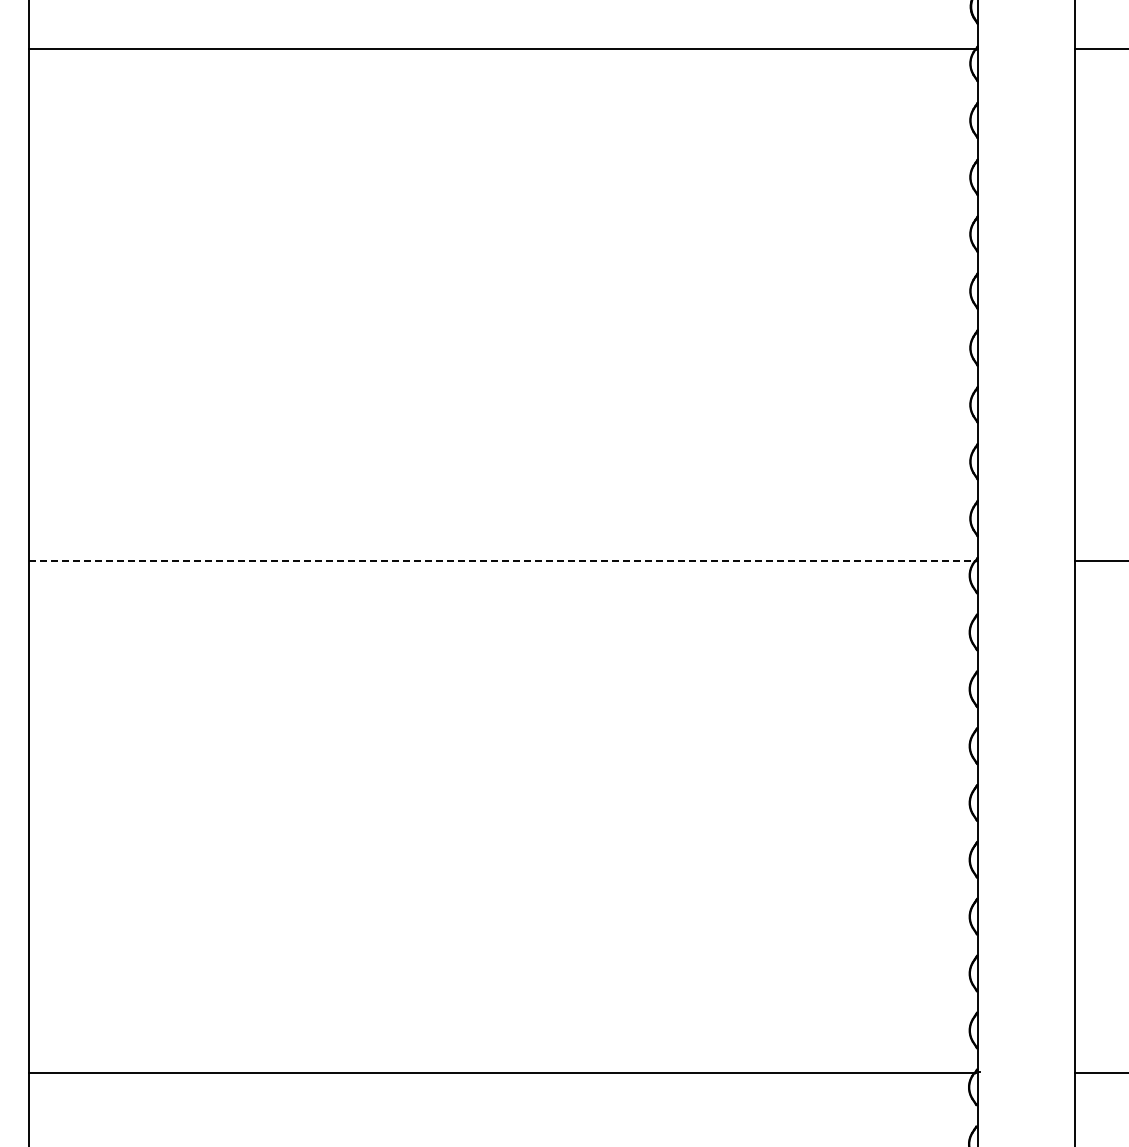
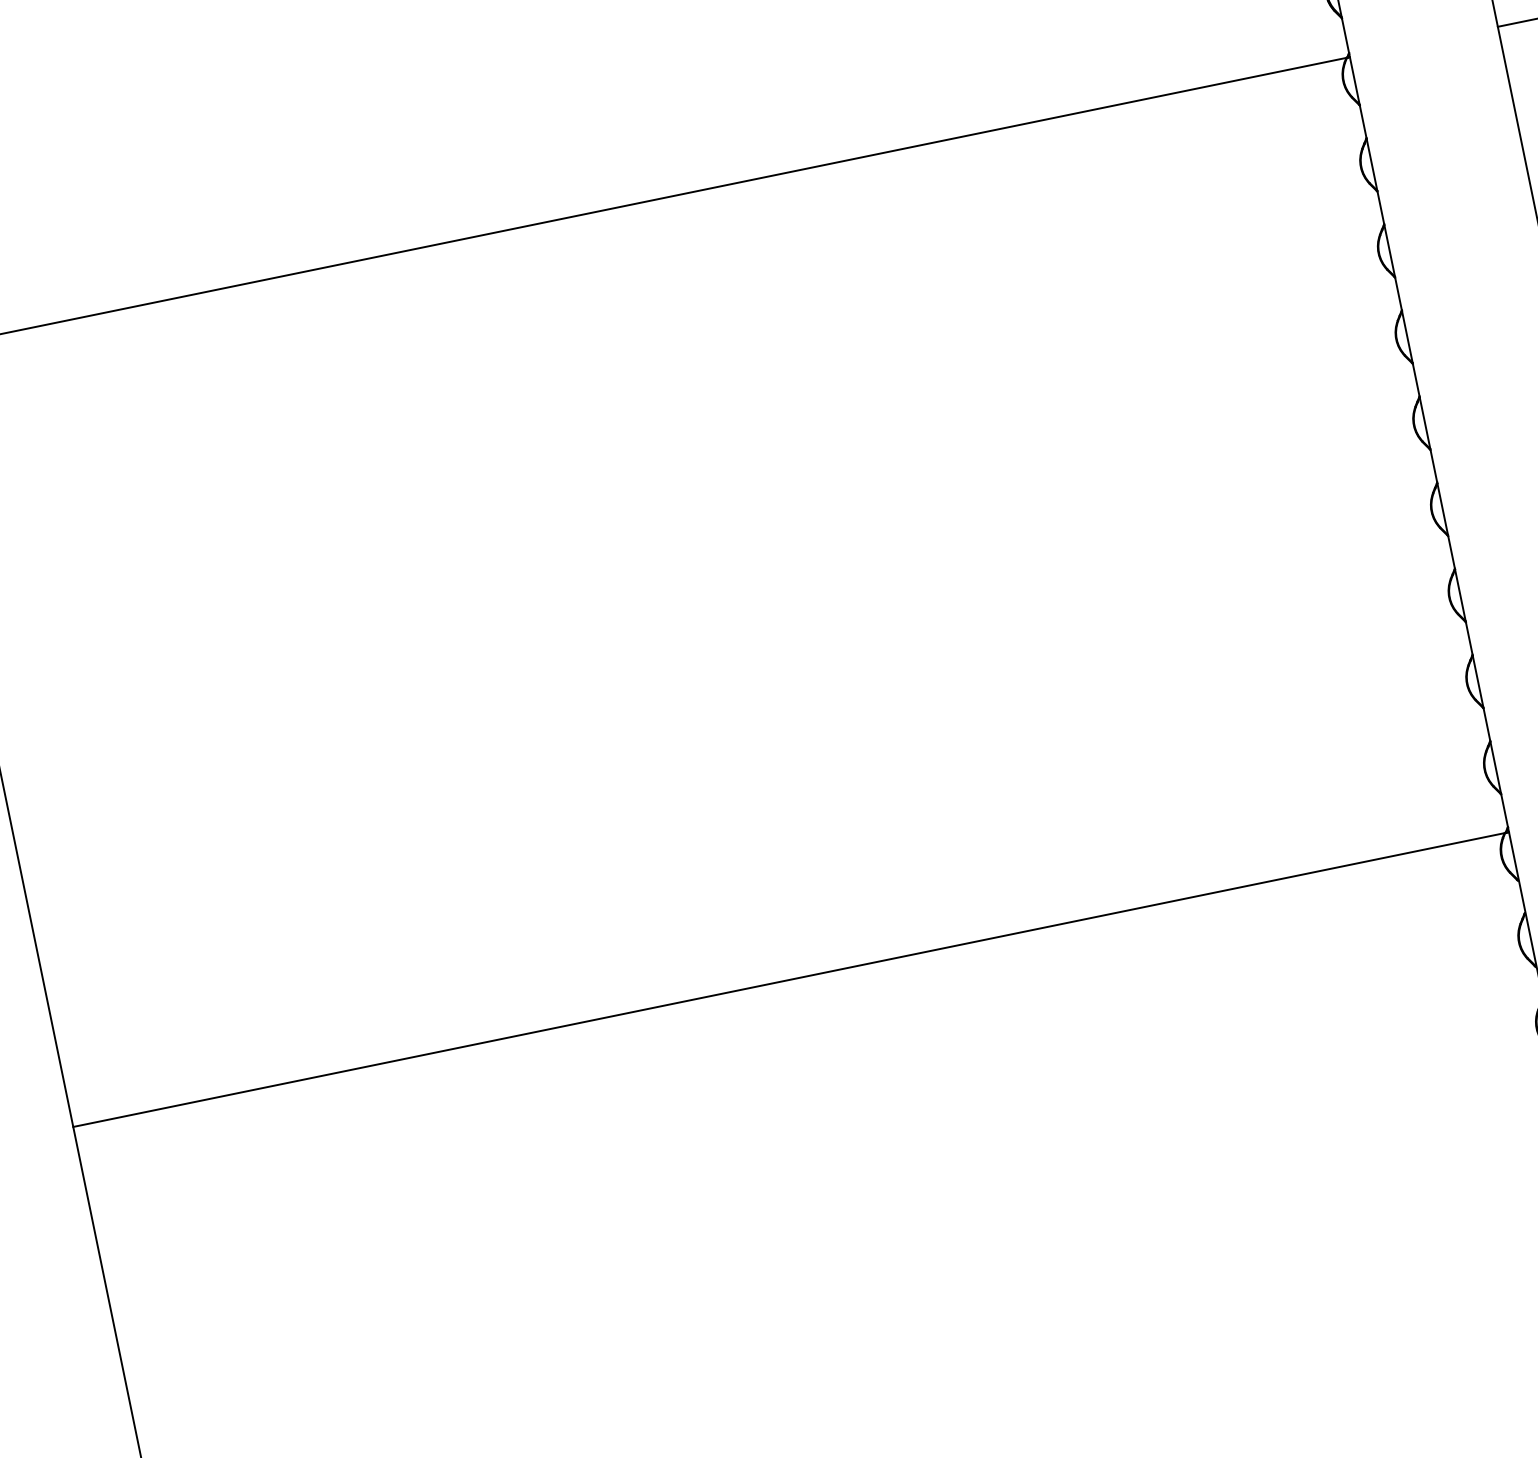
line: (503, 561) -> (791, 979), dashed -> solid

